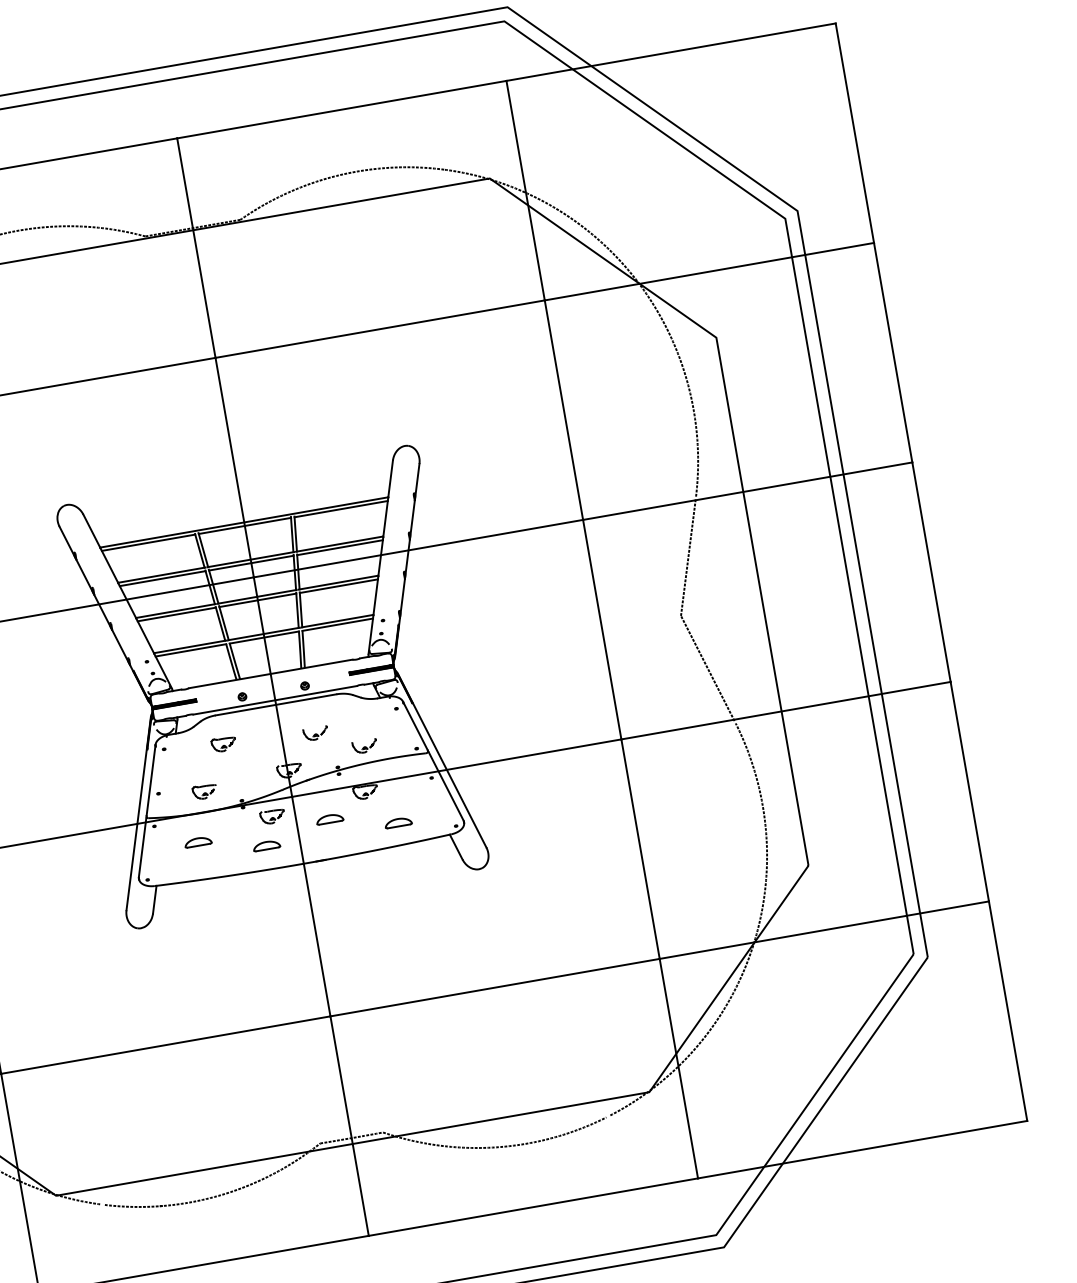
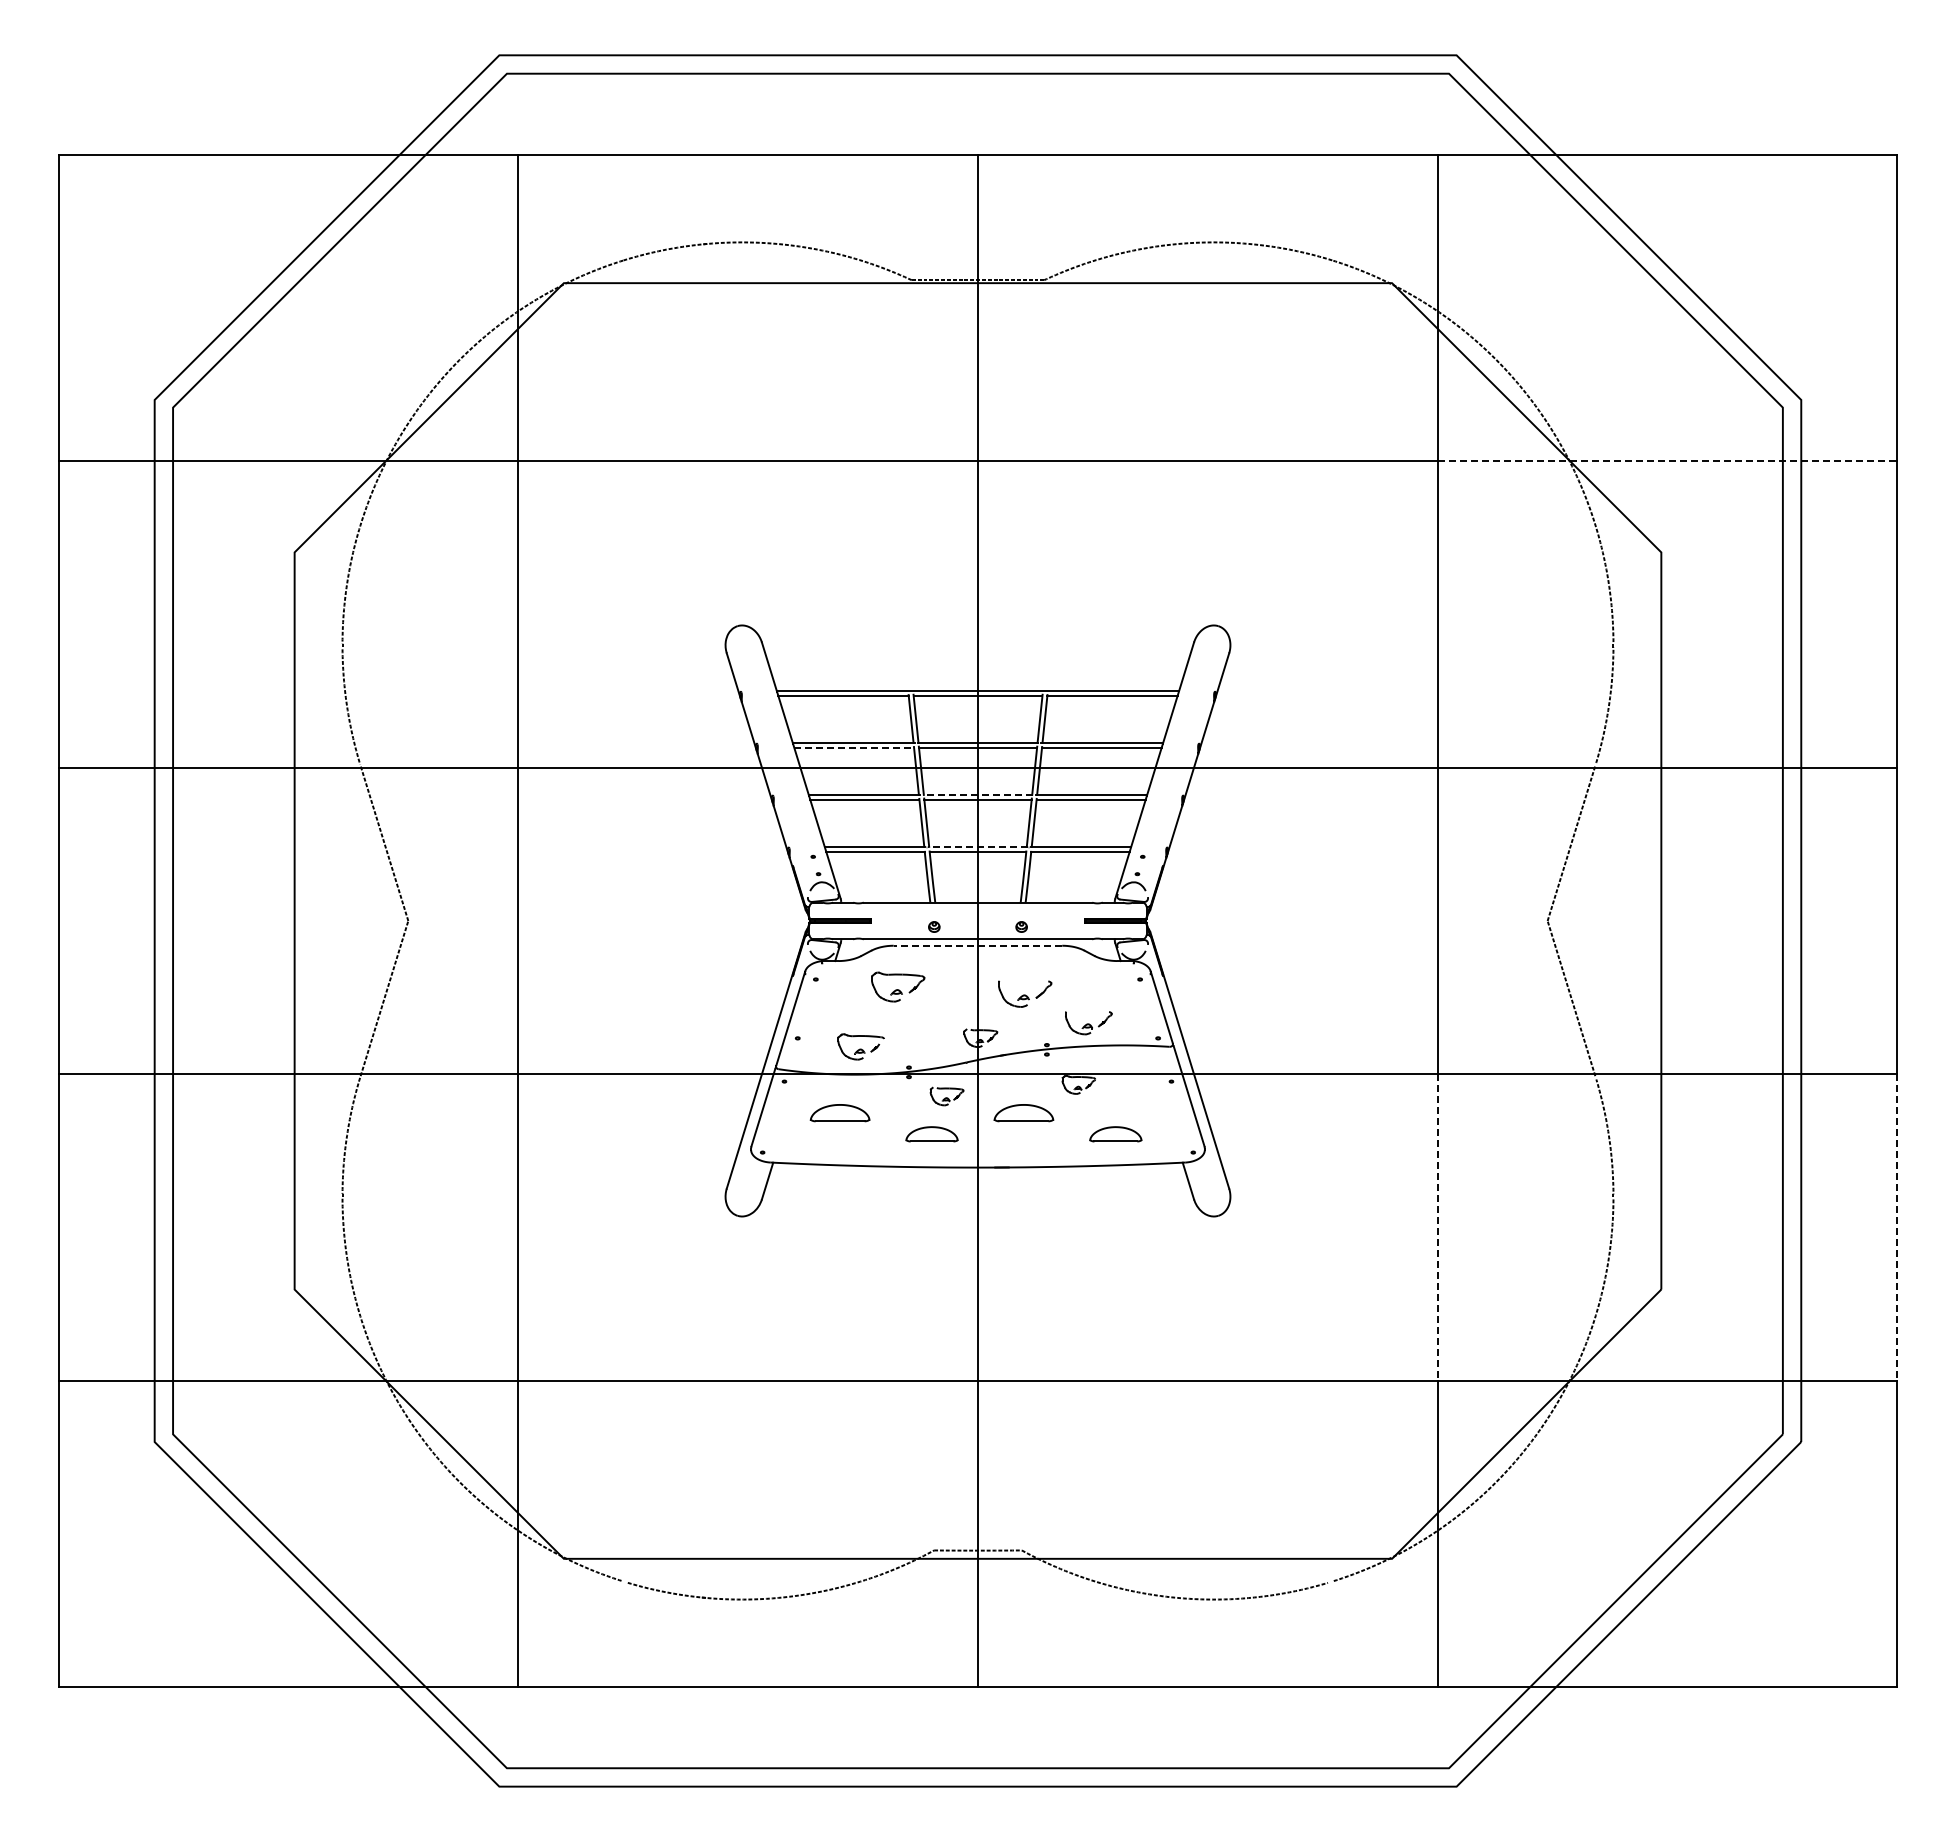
line: (709, 271) -> (1667, 461), solid -> dashed
line: (162, 578) -> (854, 747), solid -> dashed
line: (256, 596) -> (977, 794), solid -> dashed
line: (264, 633) -> (978, 846), solid -> dashed
line: (275, 704) -> (977, 945), solid -> dashed
part: (316, 733) -> (1025, 994), size x1.6
part: (223, 744) -> (897, 986), size x1.6
part: (364, 746) -> (1088, 1023), size x1.4
part: (205, 791) -> (861, 1046), size x1.4
line: (969, 791) -> (1897, 1227), solid -> dashed
part: (329, 819) -> (1023, 1113), size x1.6
part: (398, 822) -> (1115, 1134), size x1.4
part: (197, 842) -> (839, 1113), size x1.6
part: (266, 845) -> (931, 1134), size x1.4
line: (640, 849) -> (1437, 1227), solid -> dashed

